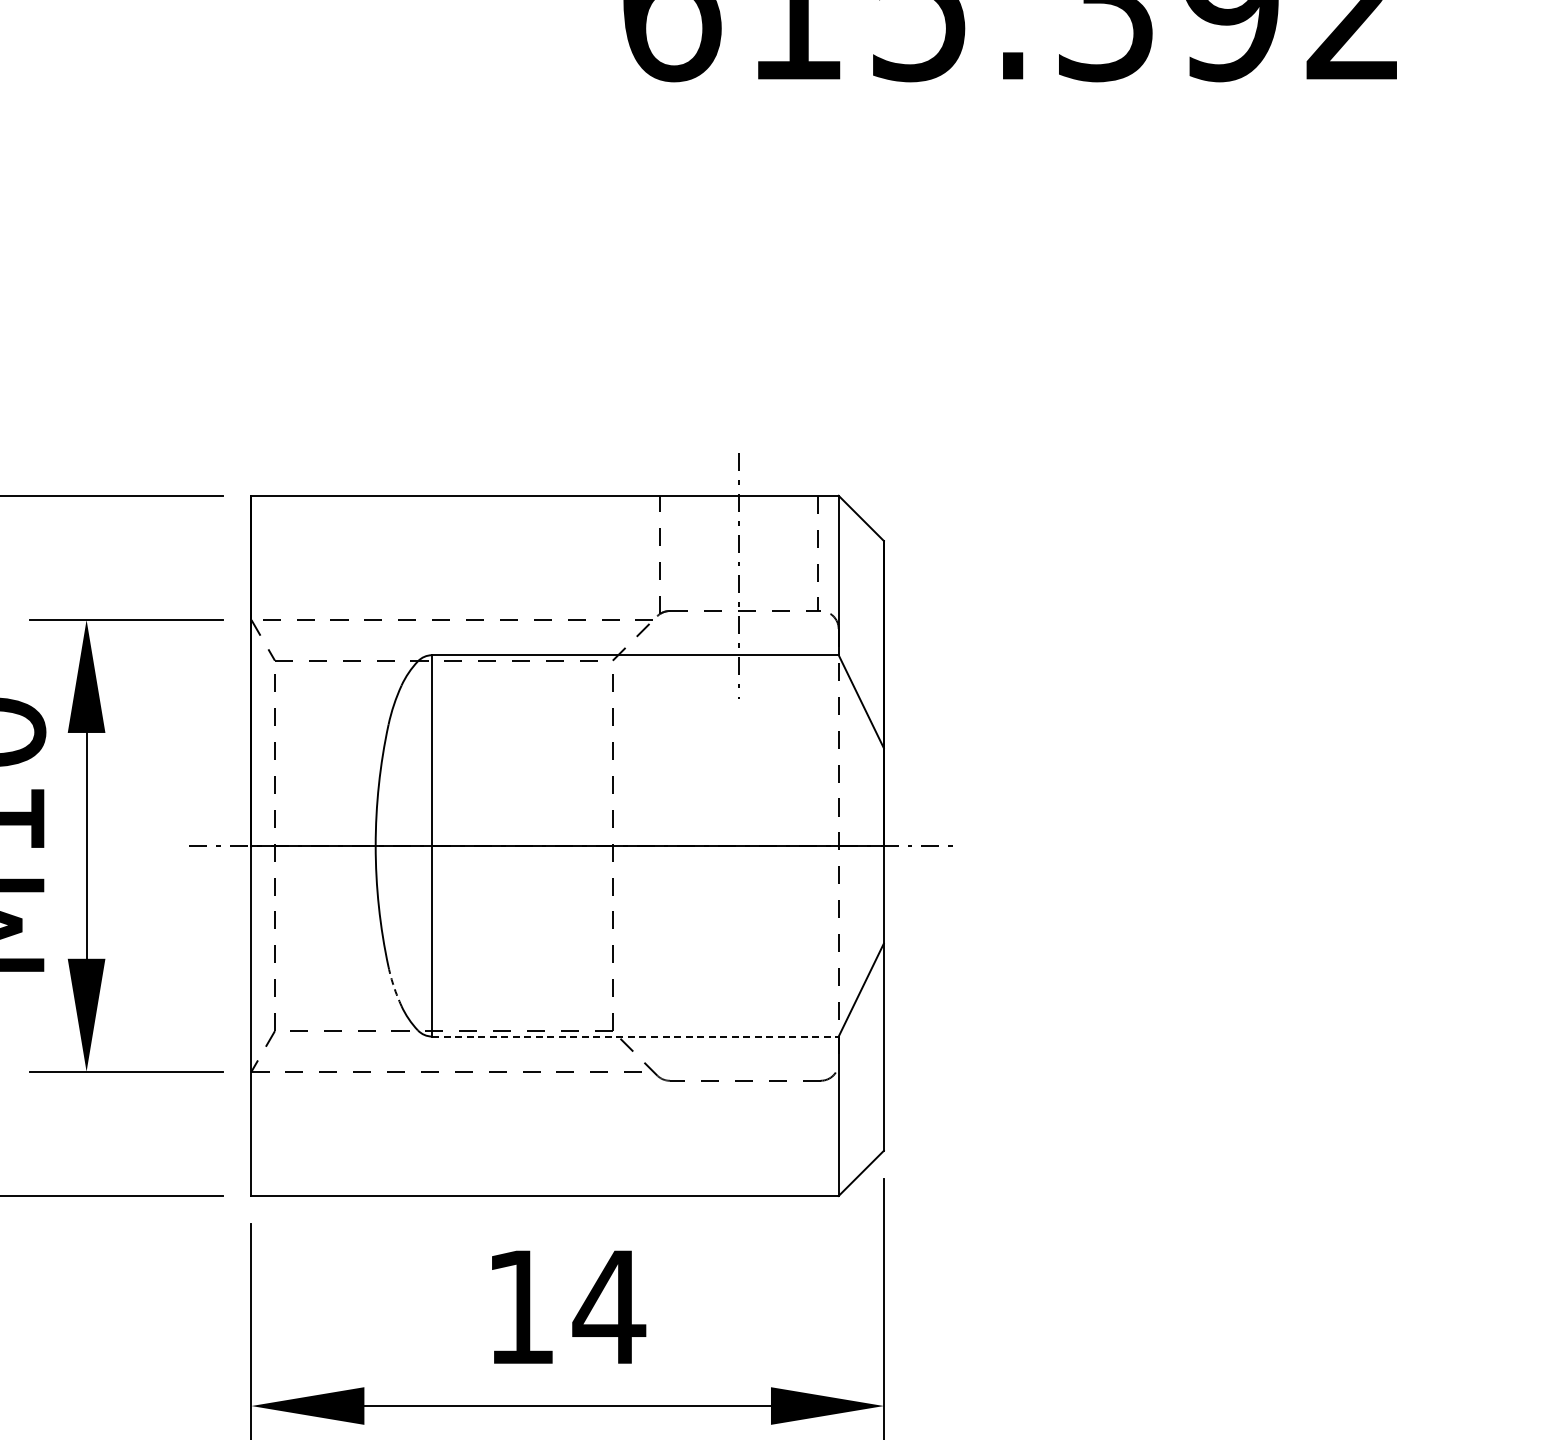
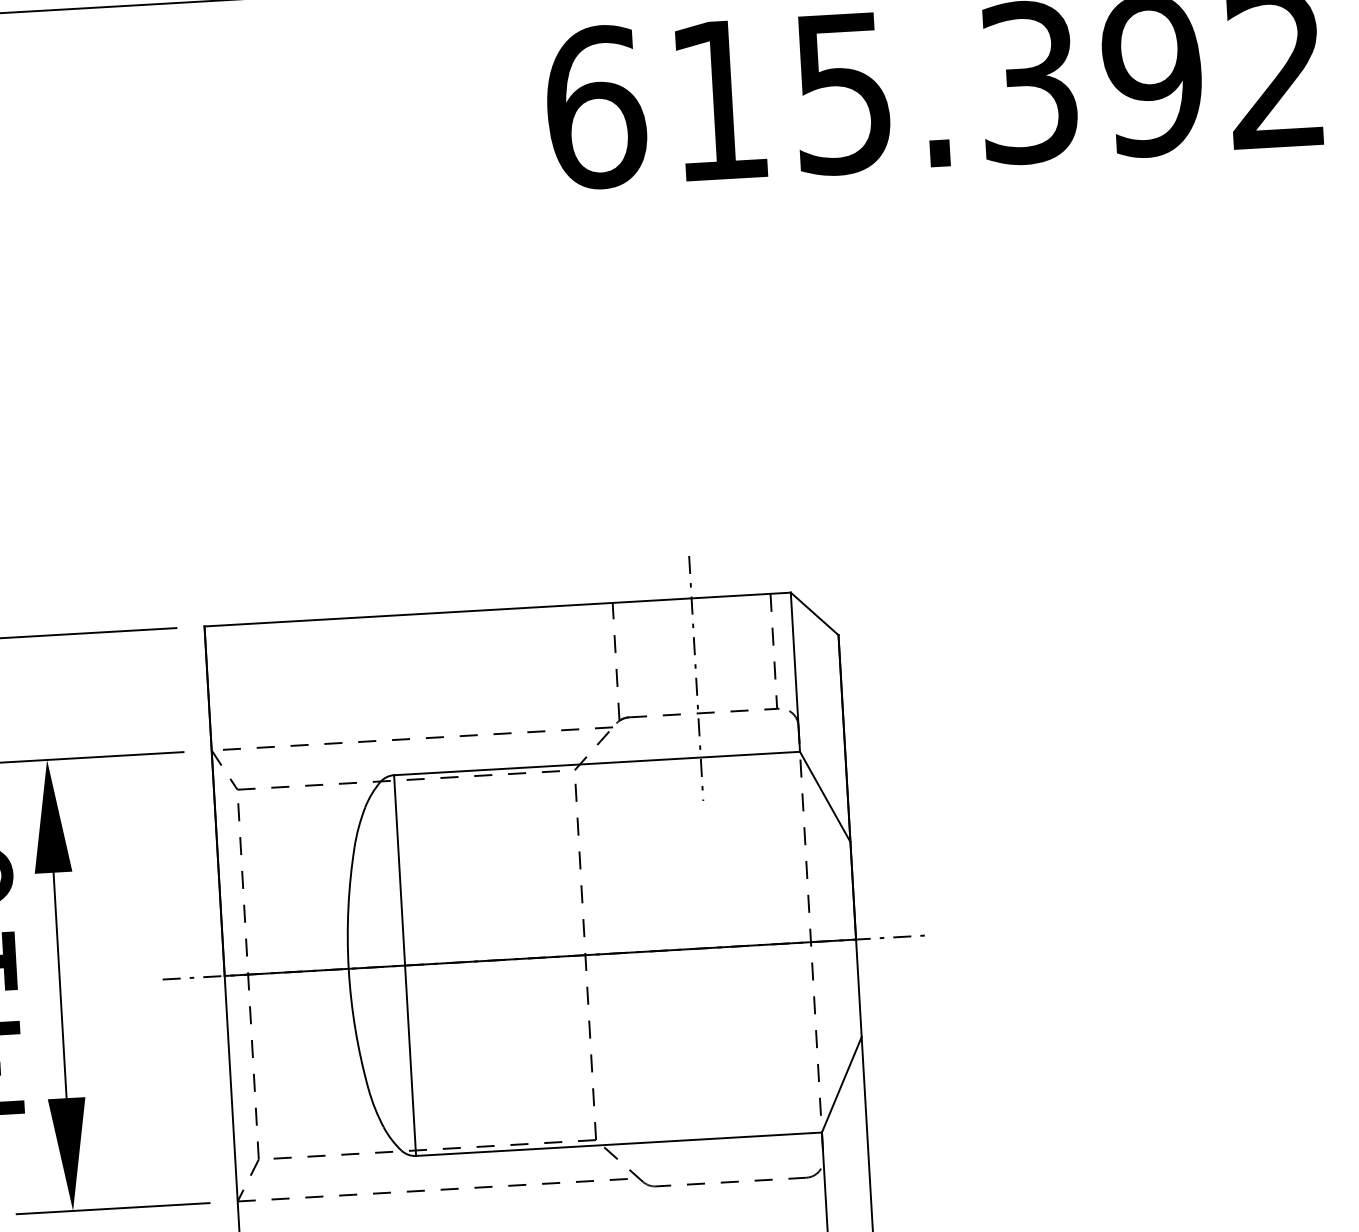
arc: (394, 986) -> (375, 1108), dashed -> solid
line: (635, 1036) -> (619, 1144), dashed -> solid

